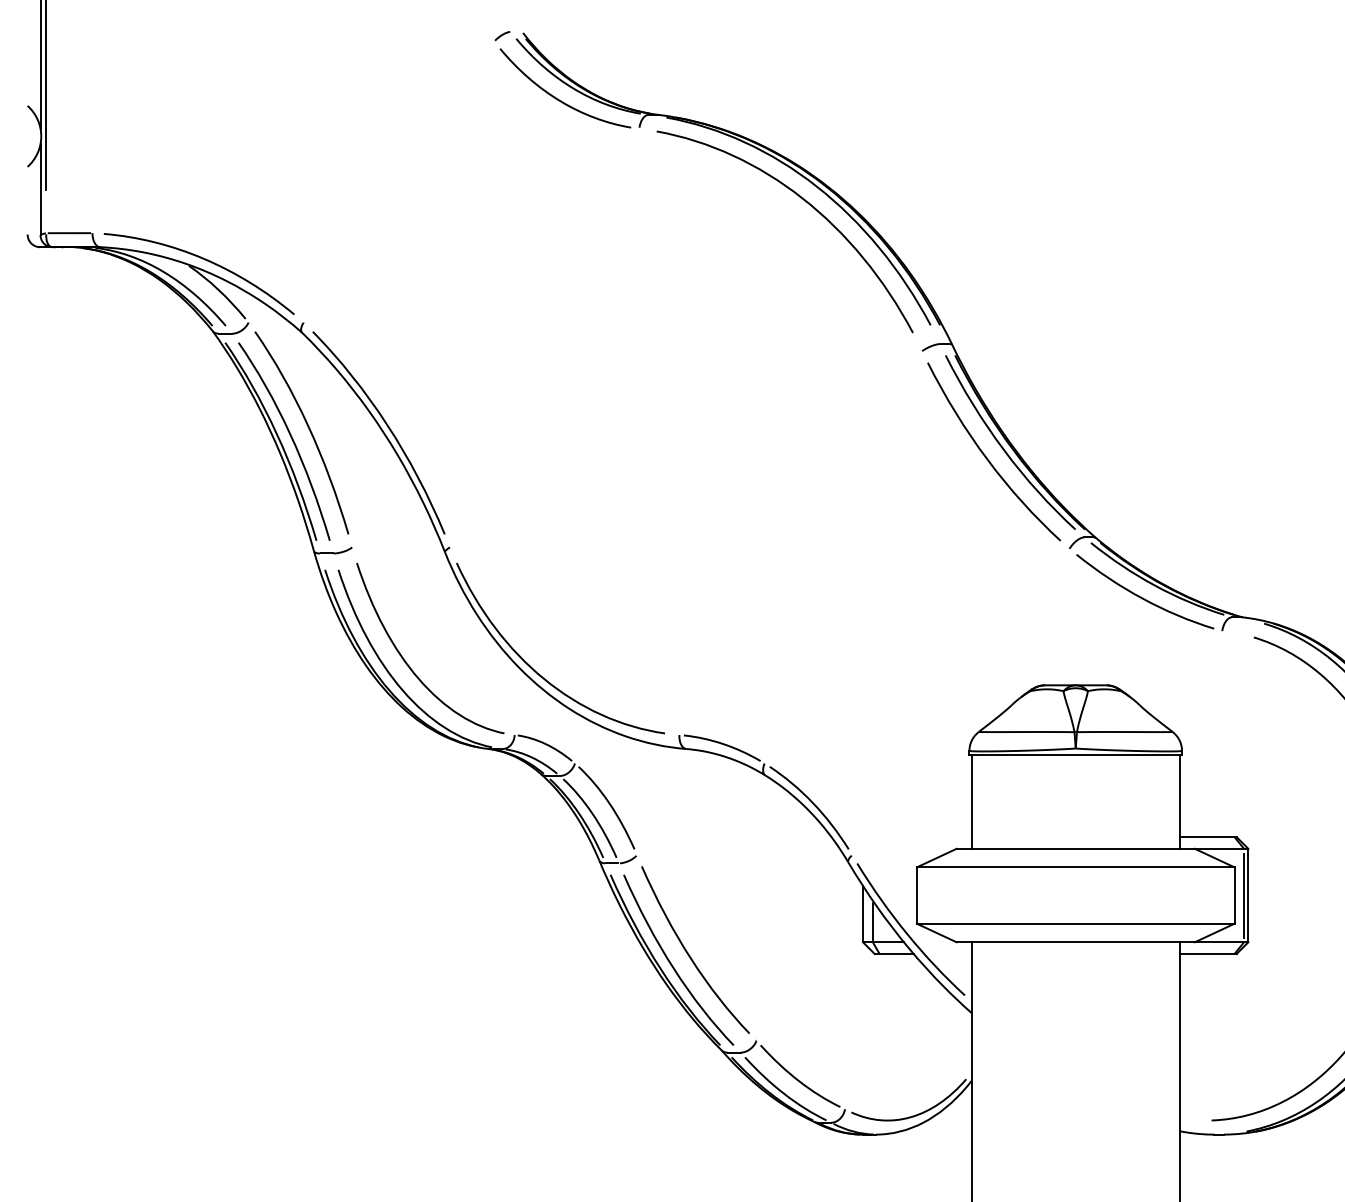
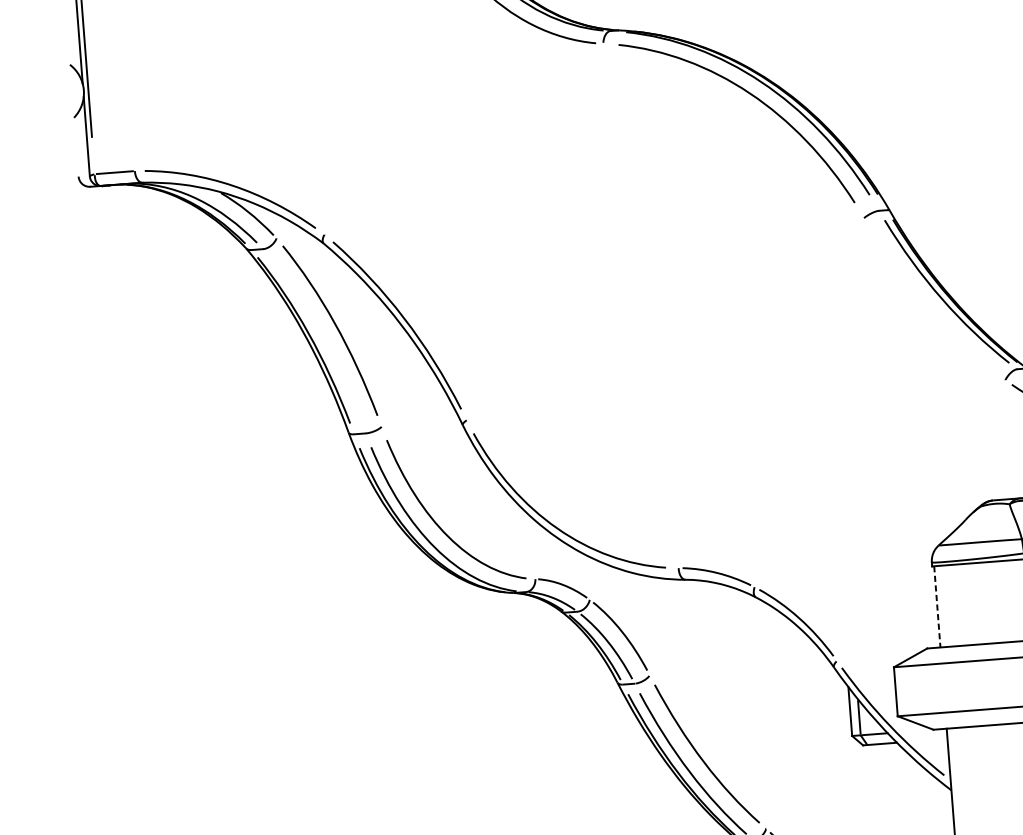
curve: (290, 437) -> (320, 335), removed
curve: (987, 457) -> (927, 306), removed
line: (971, 802) -> (937, 607), solid -> dashed

